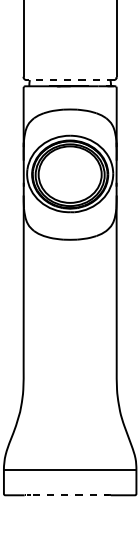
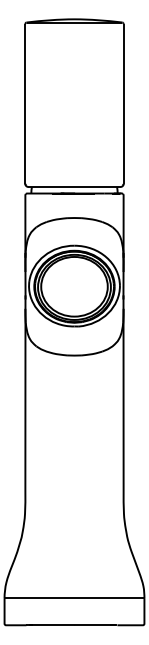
line: (70, 79) -> (74, 186), dashed -> solid
line: (67, 495) -> (71, 625), dashed -> solid

